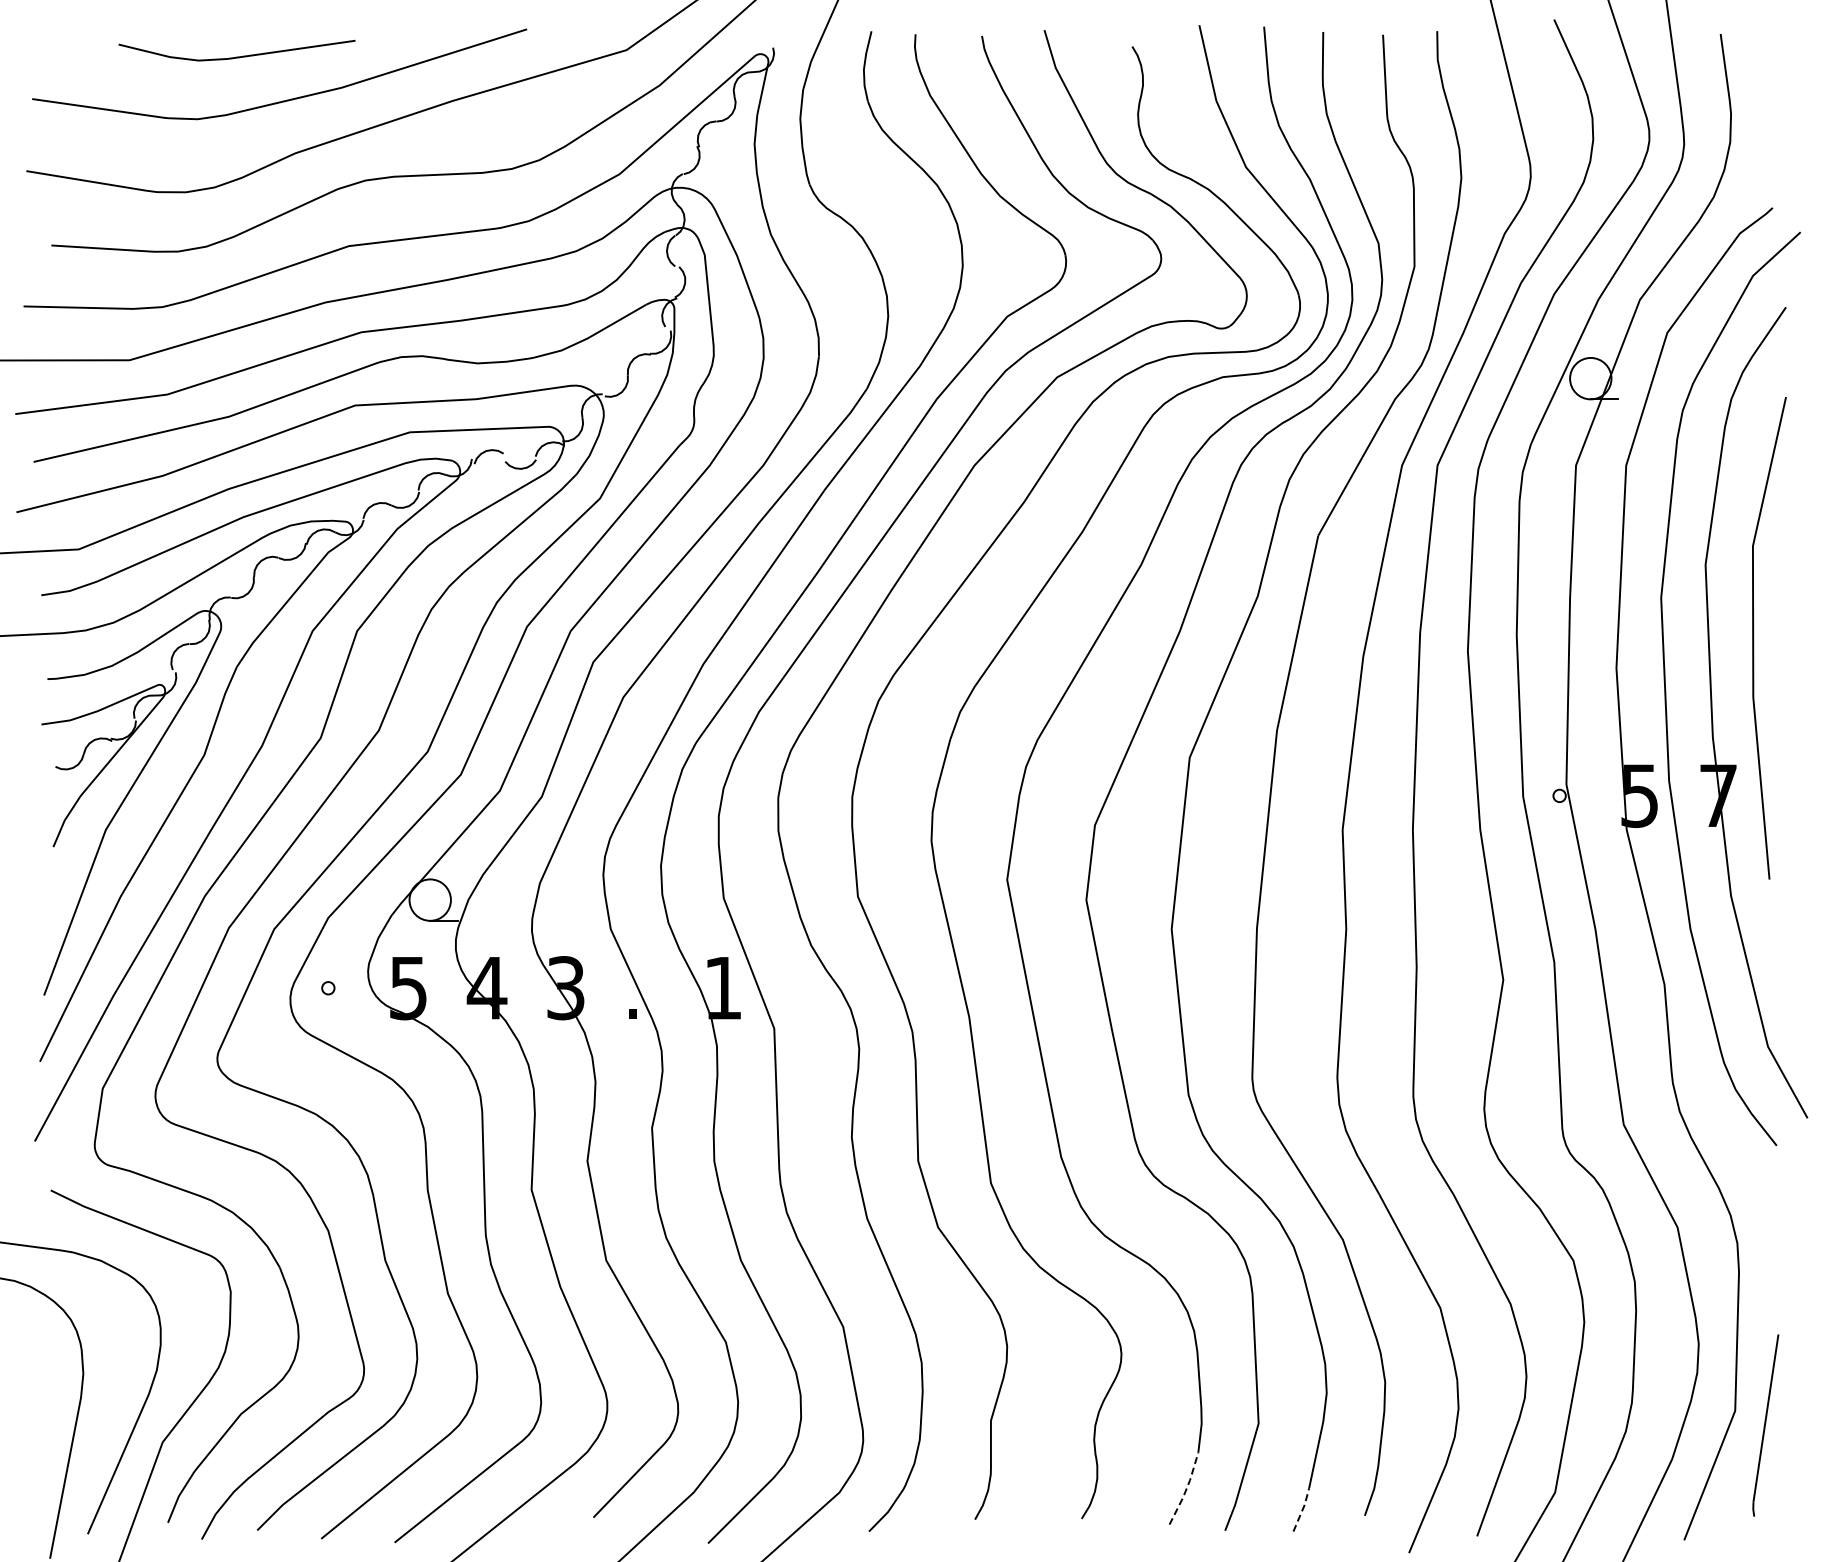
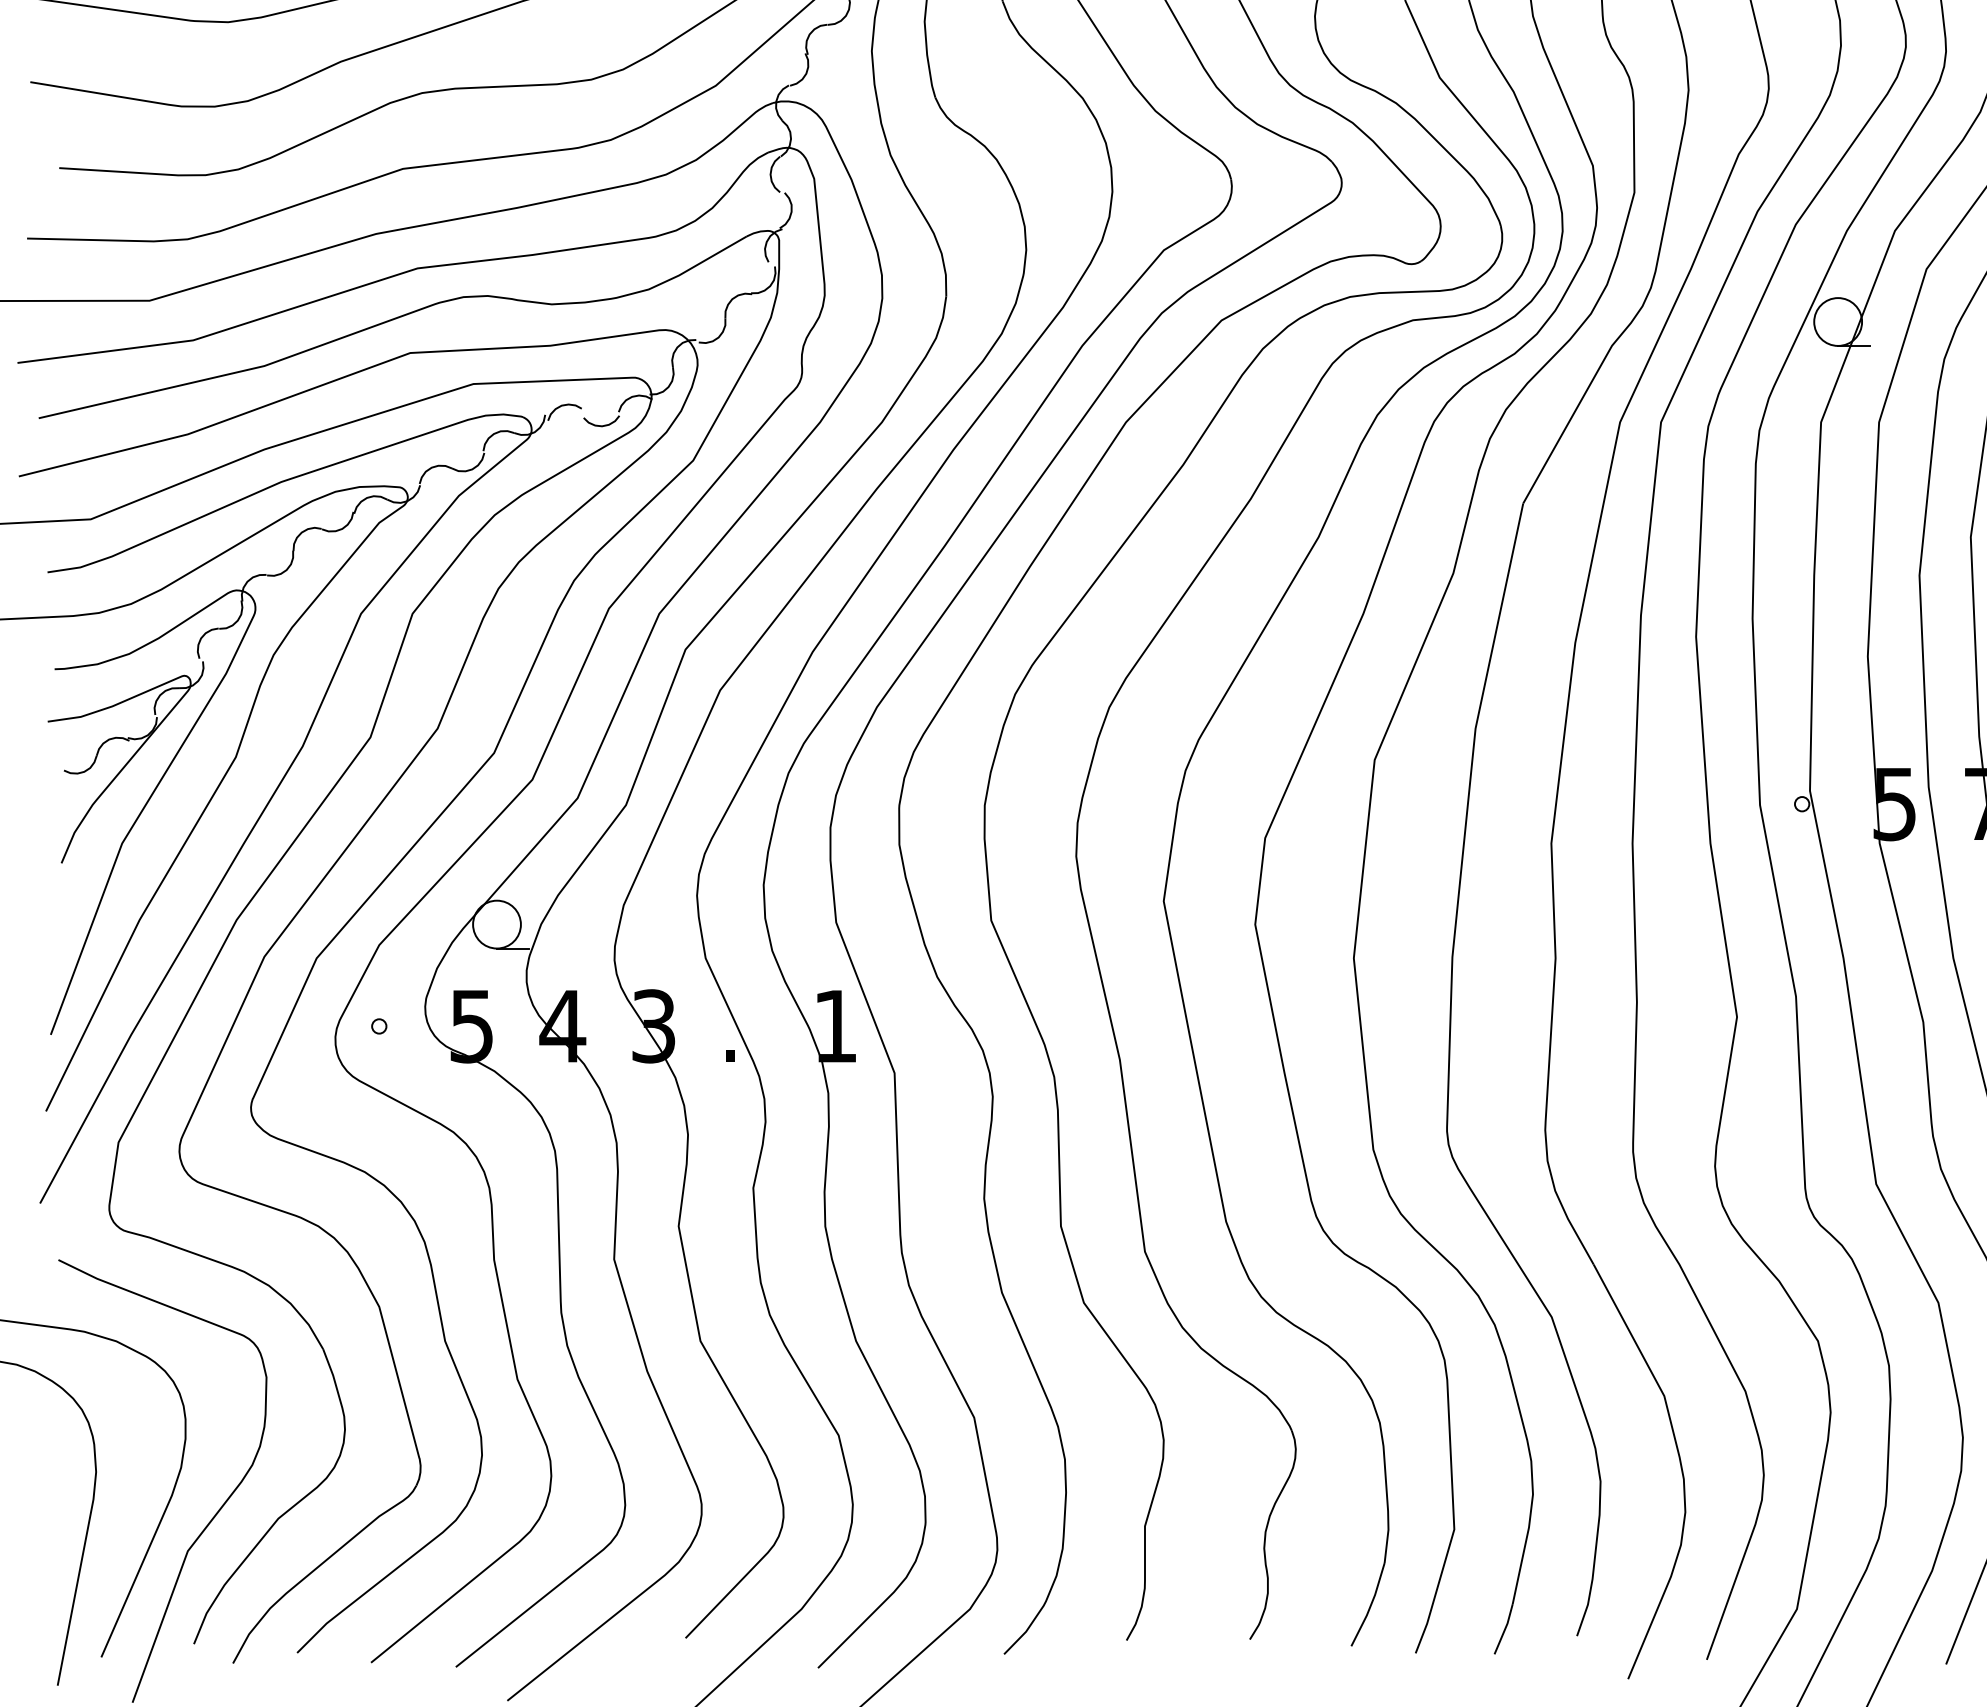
line: (1186, 1489) -> (1370, 1605), dashed -> solid
line: (1302, 1509) -> (1505, 1628), dashed -> solid

